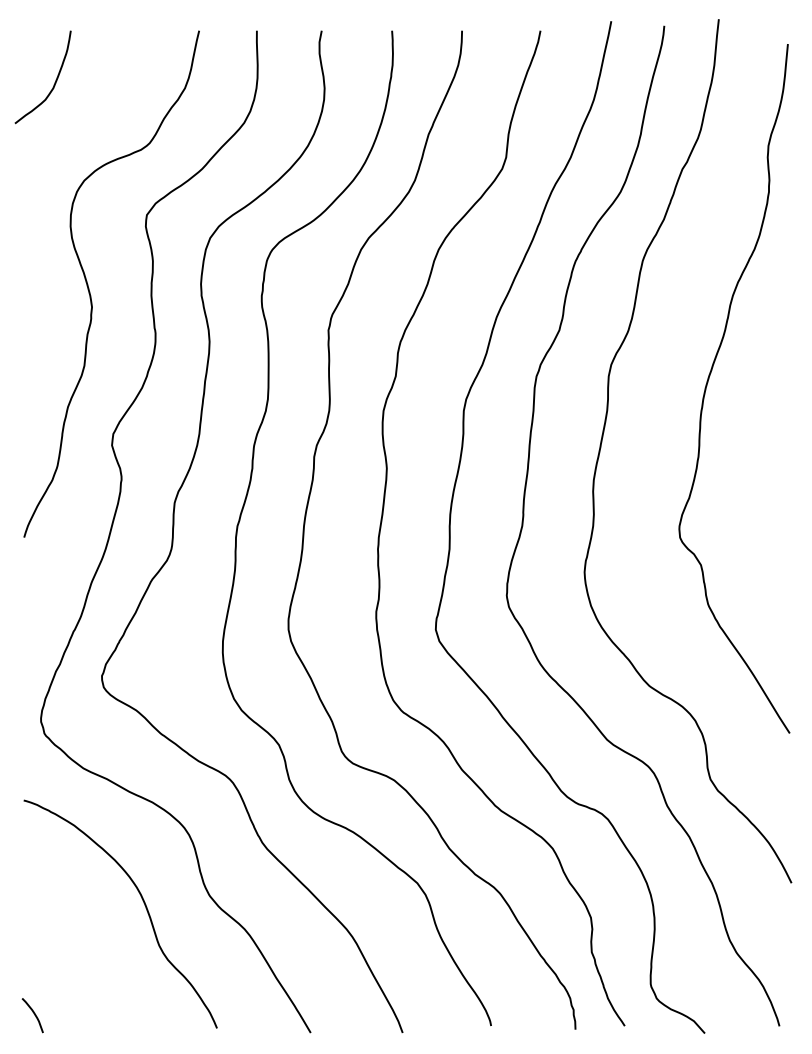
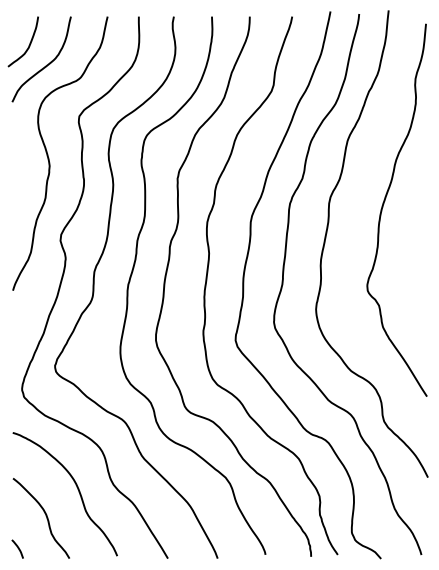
curve: (86, 119) -> (46, 64), added
curve: (84, 955) -> (45, 516), added

